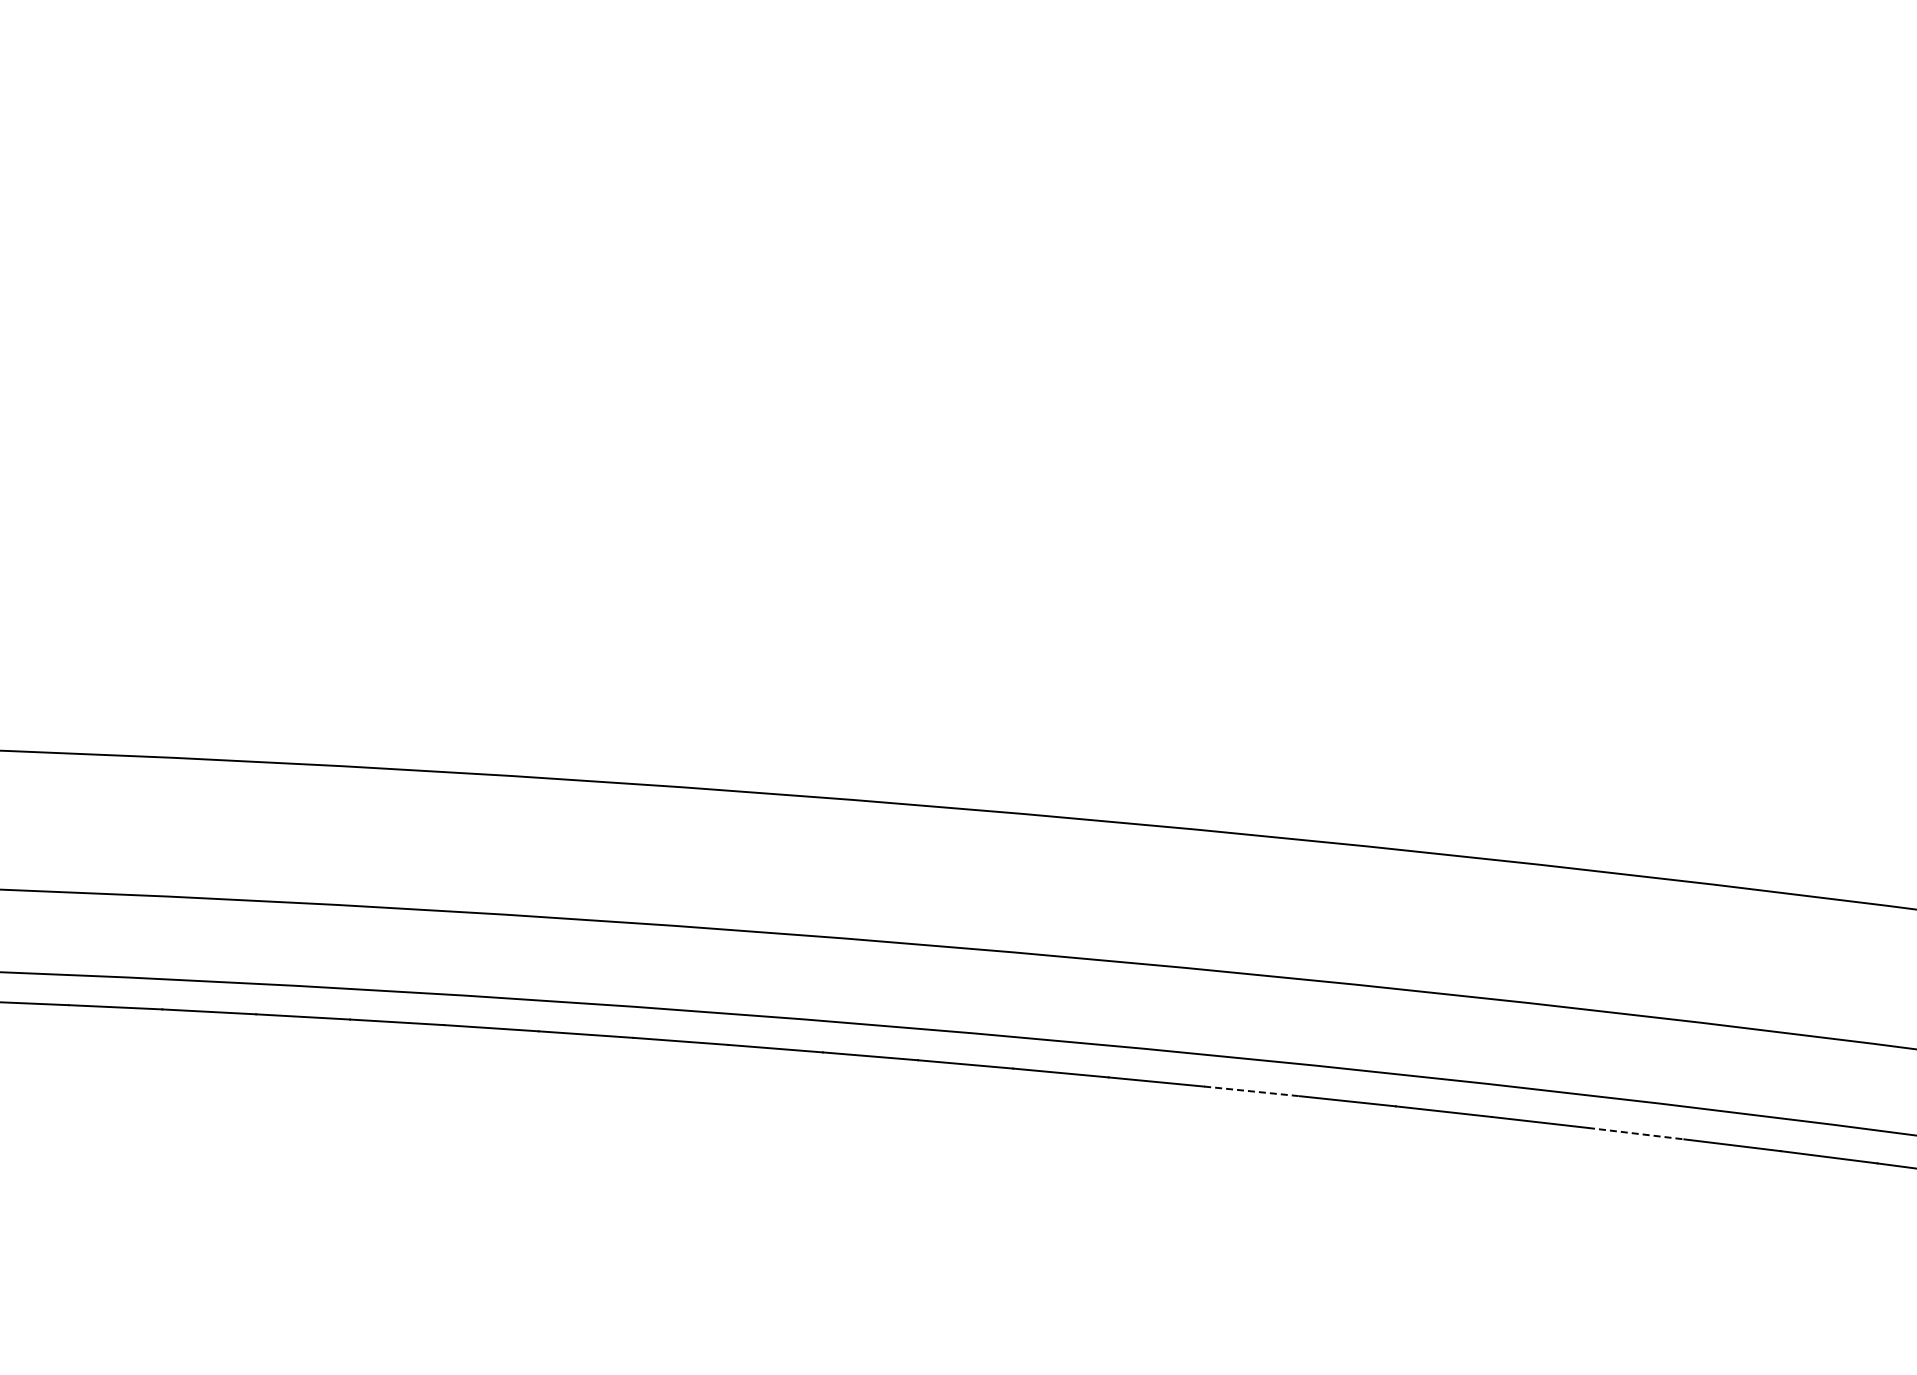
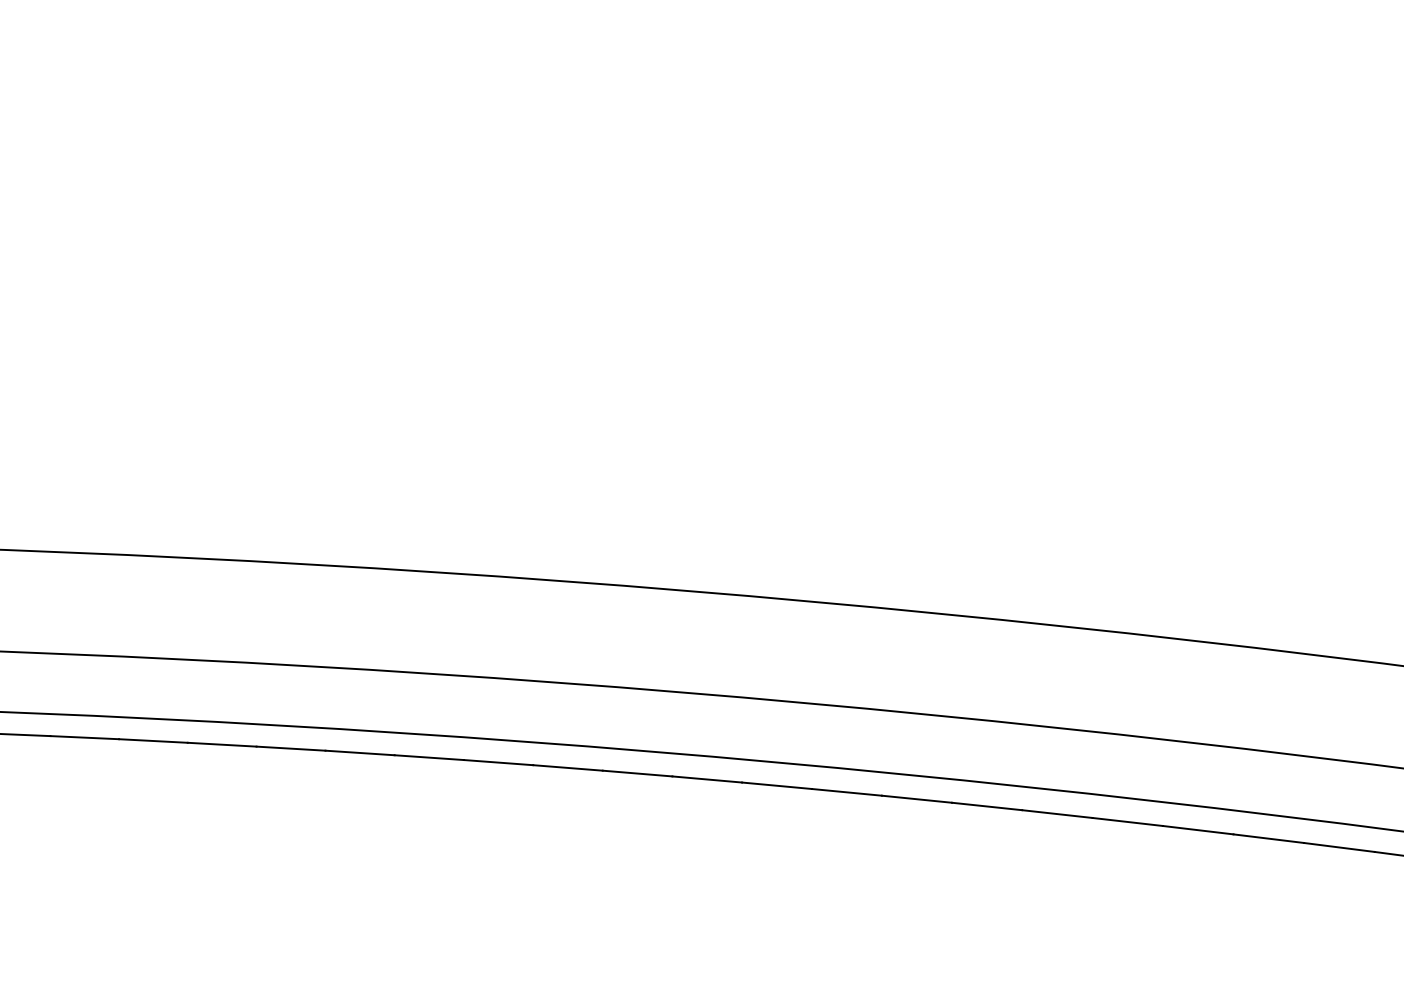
line: (1252, 1091) -> (917, 799), dashed -> solid
line: (1636, 1133) -> (1198, 830), dashed -> solid

